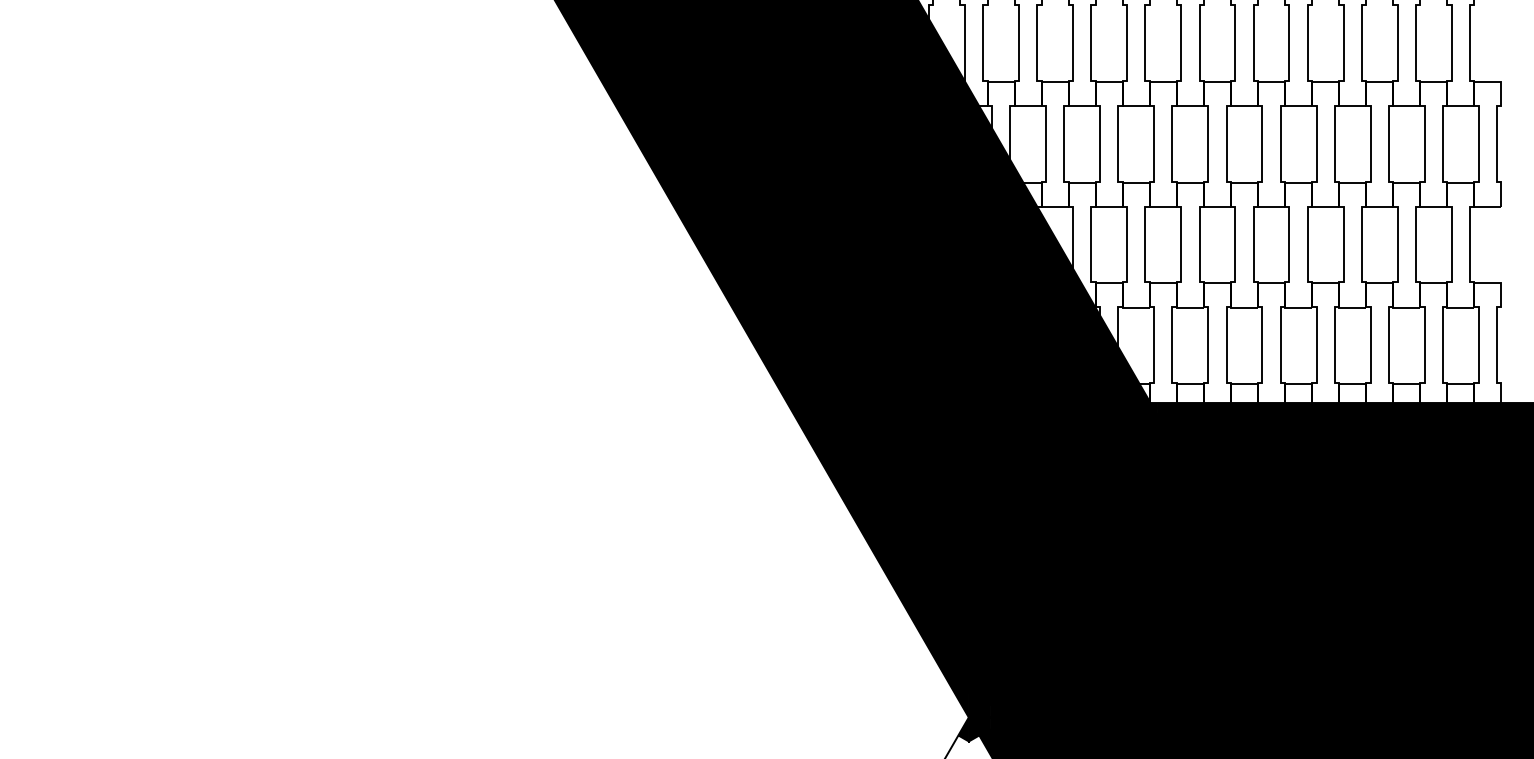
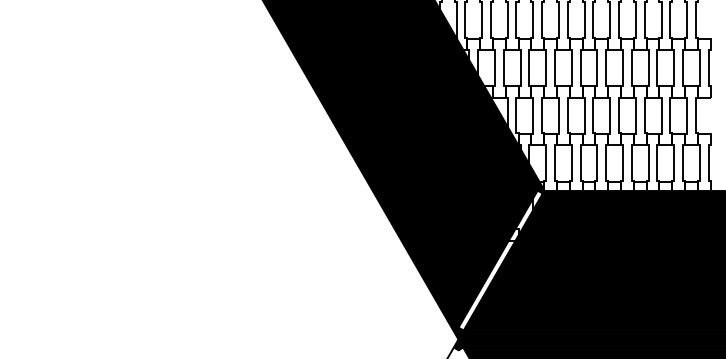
fill: (1057, 550) -> (500, 260), removed

